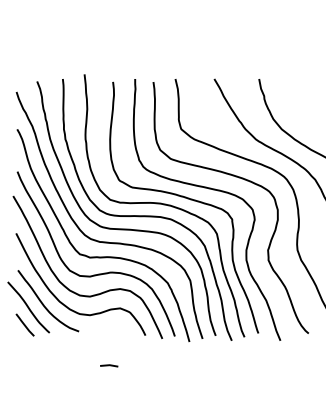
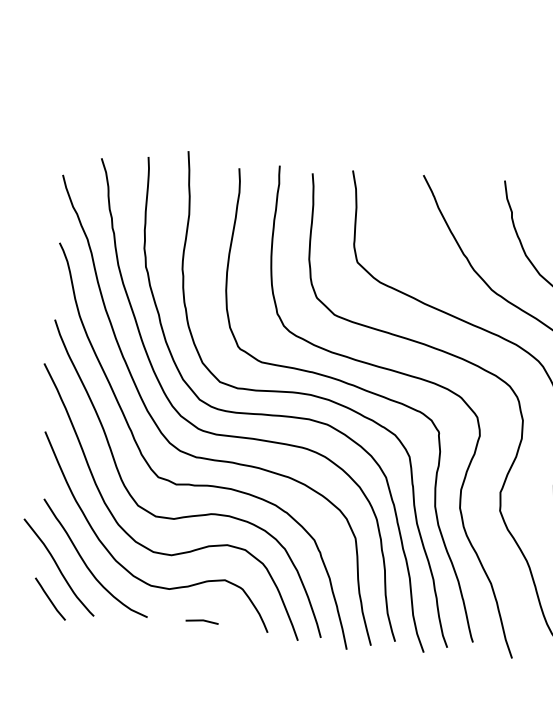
line: (109, 365) -> (202, 620), moved

